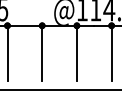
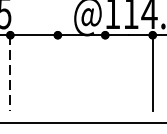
line: (7, 53) -> (10, 73), solid -> dashed
line: (42, 53) -> (58, 73), removed
line: (76, 53) -> (104, 73), removed

